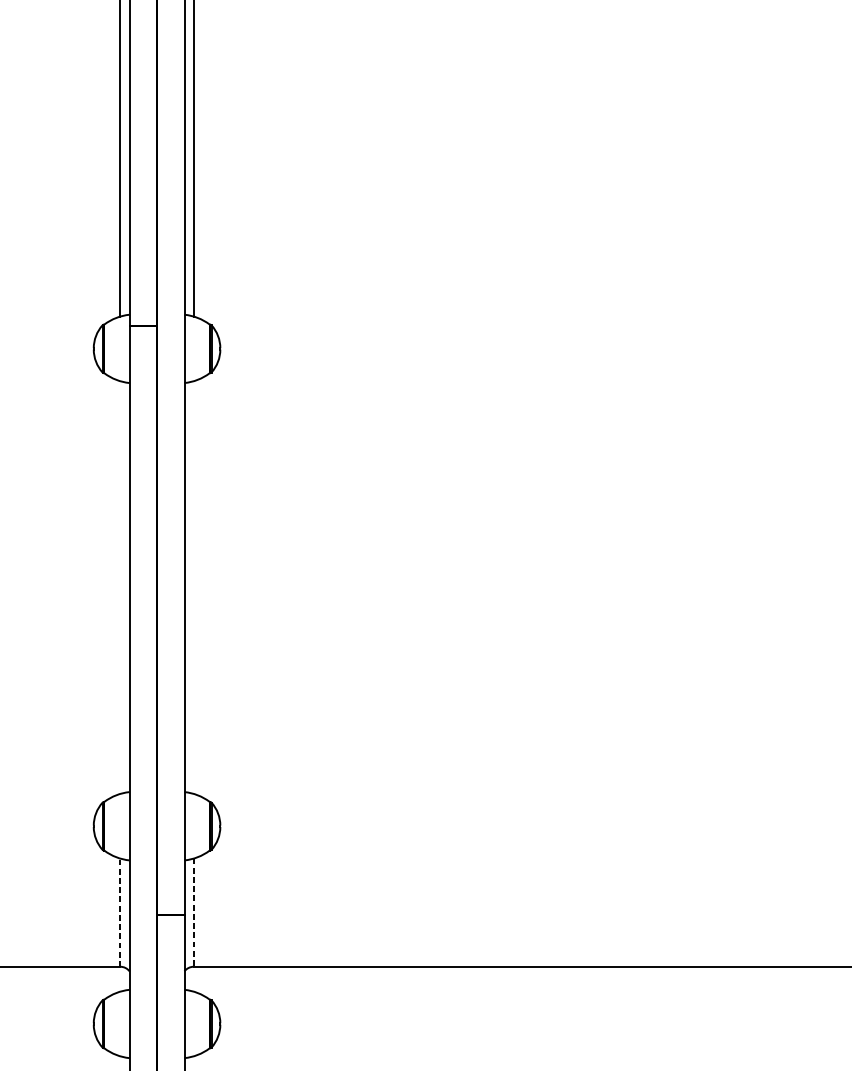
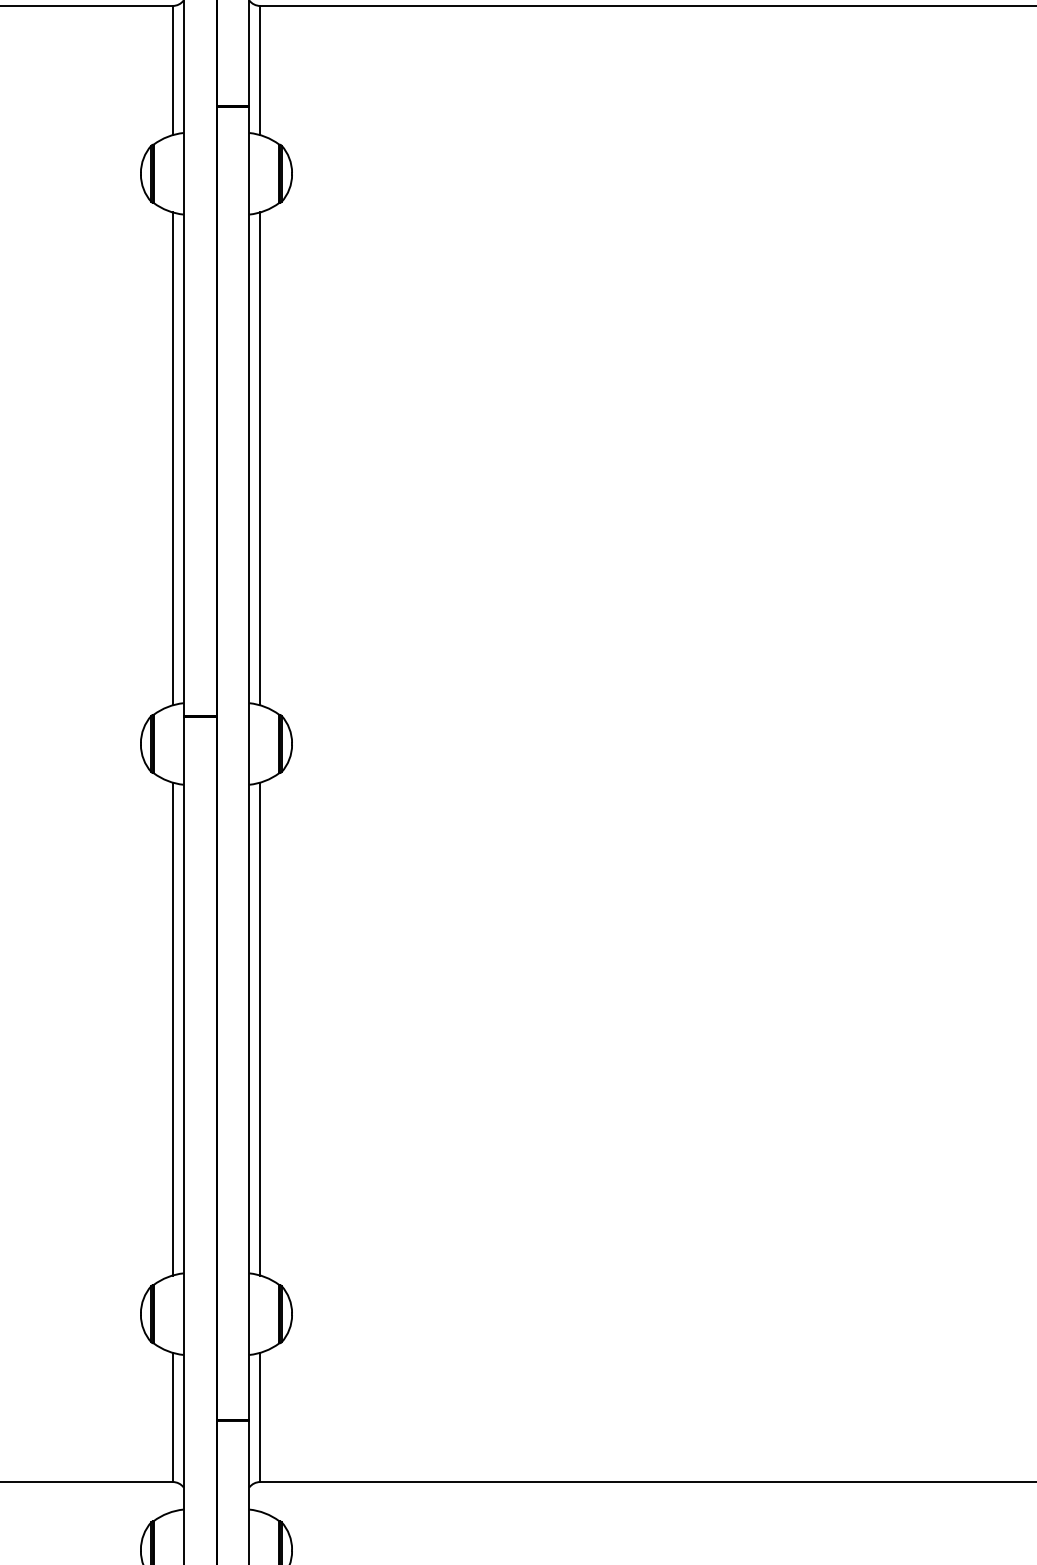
line: (120, 587) -> (172, 1028), added
line: (193, 587) -> (260, 1028), added
line: (120, 912) -> (172, 1417), dashed -> solid
line: (193, 912) -> (260, 1417), dashed -> solid

